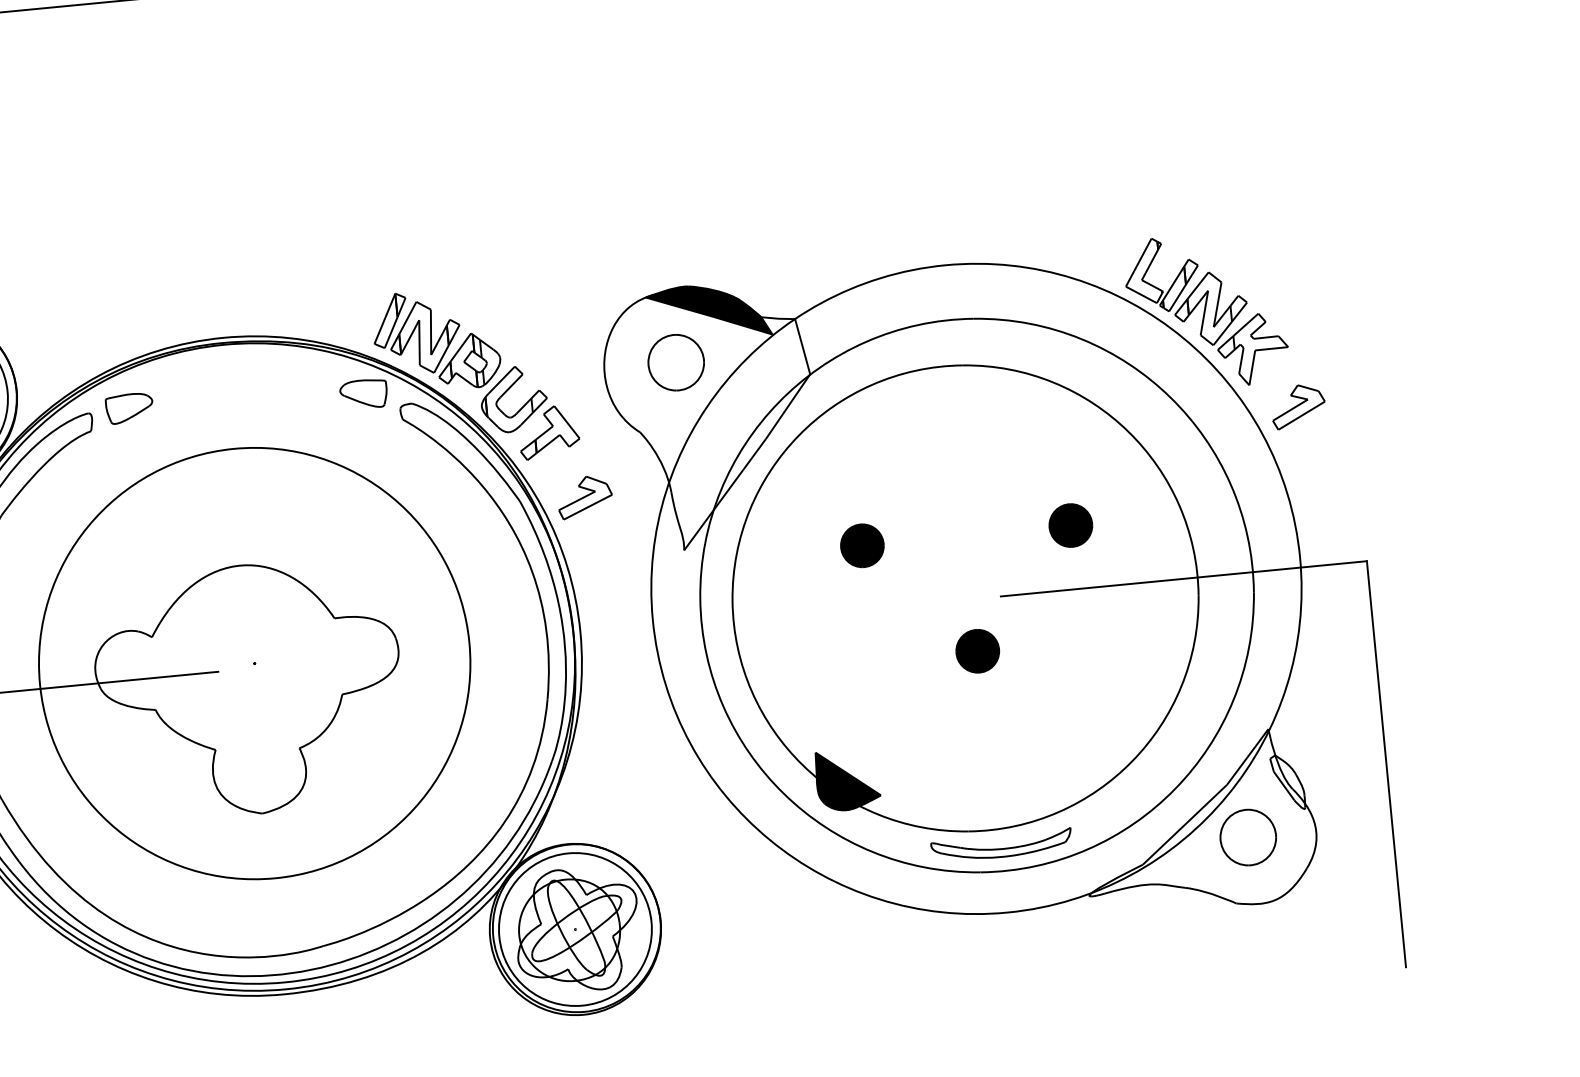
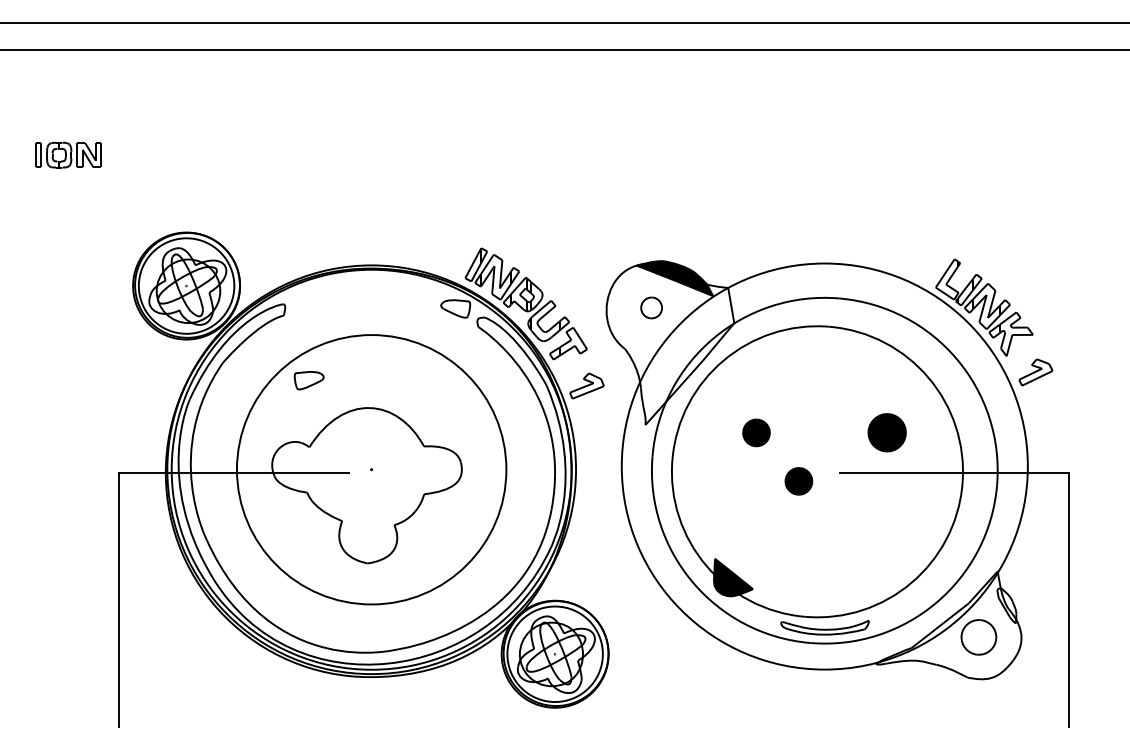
part: (675, 362) -> (651, 307), size x0.6
part: (128, 408) -> (308, 380), moved
part: (1071, 525) -> (887, 432), size x1.4
part: (977, 651) -> (798, 481), moved

